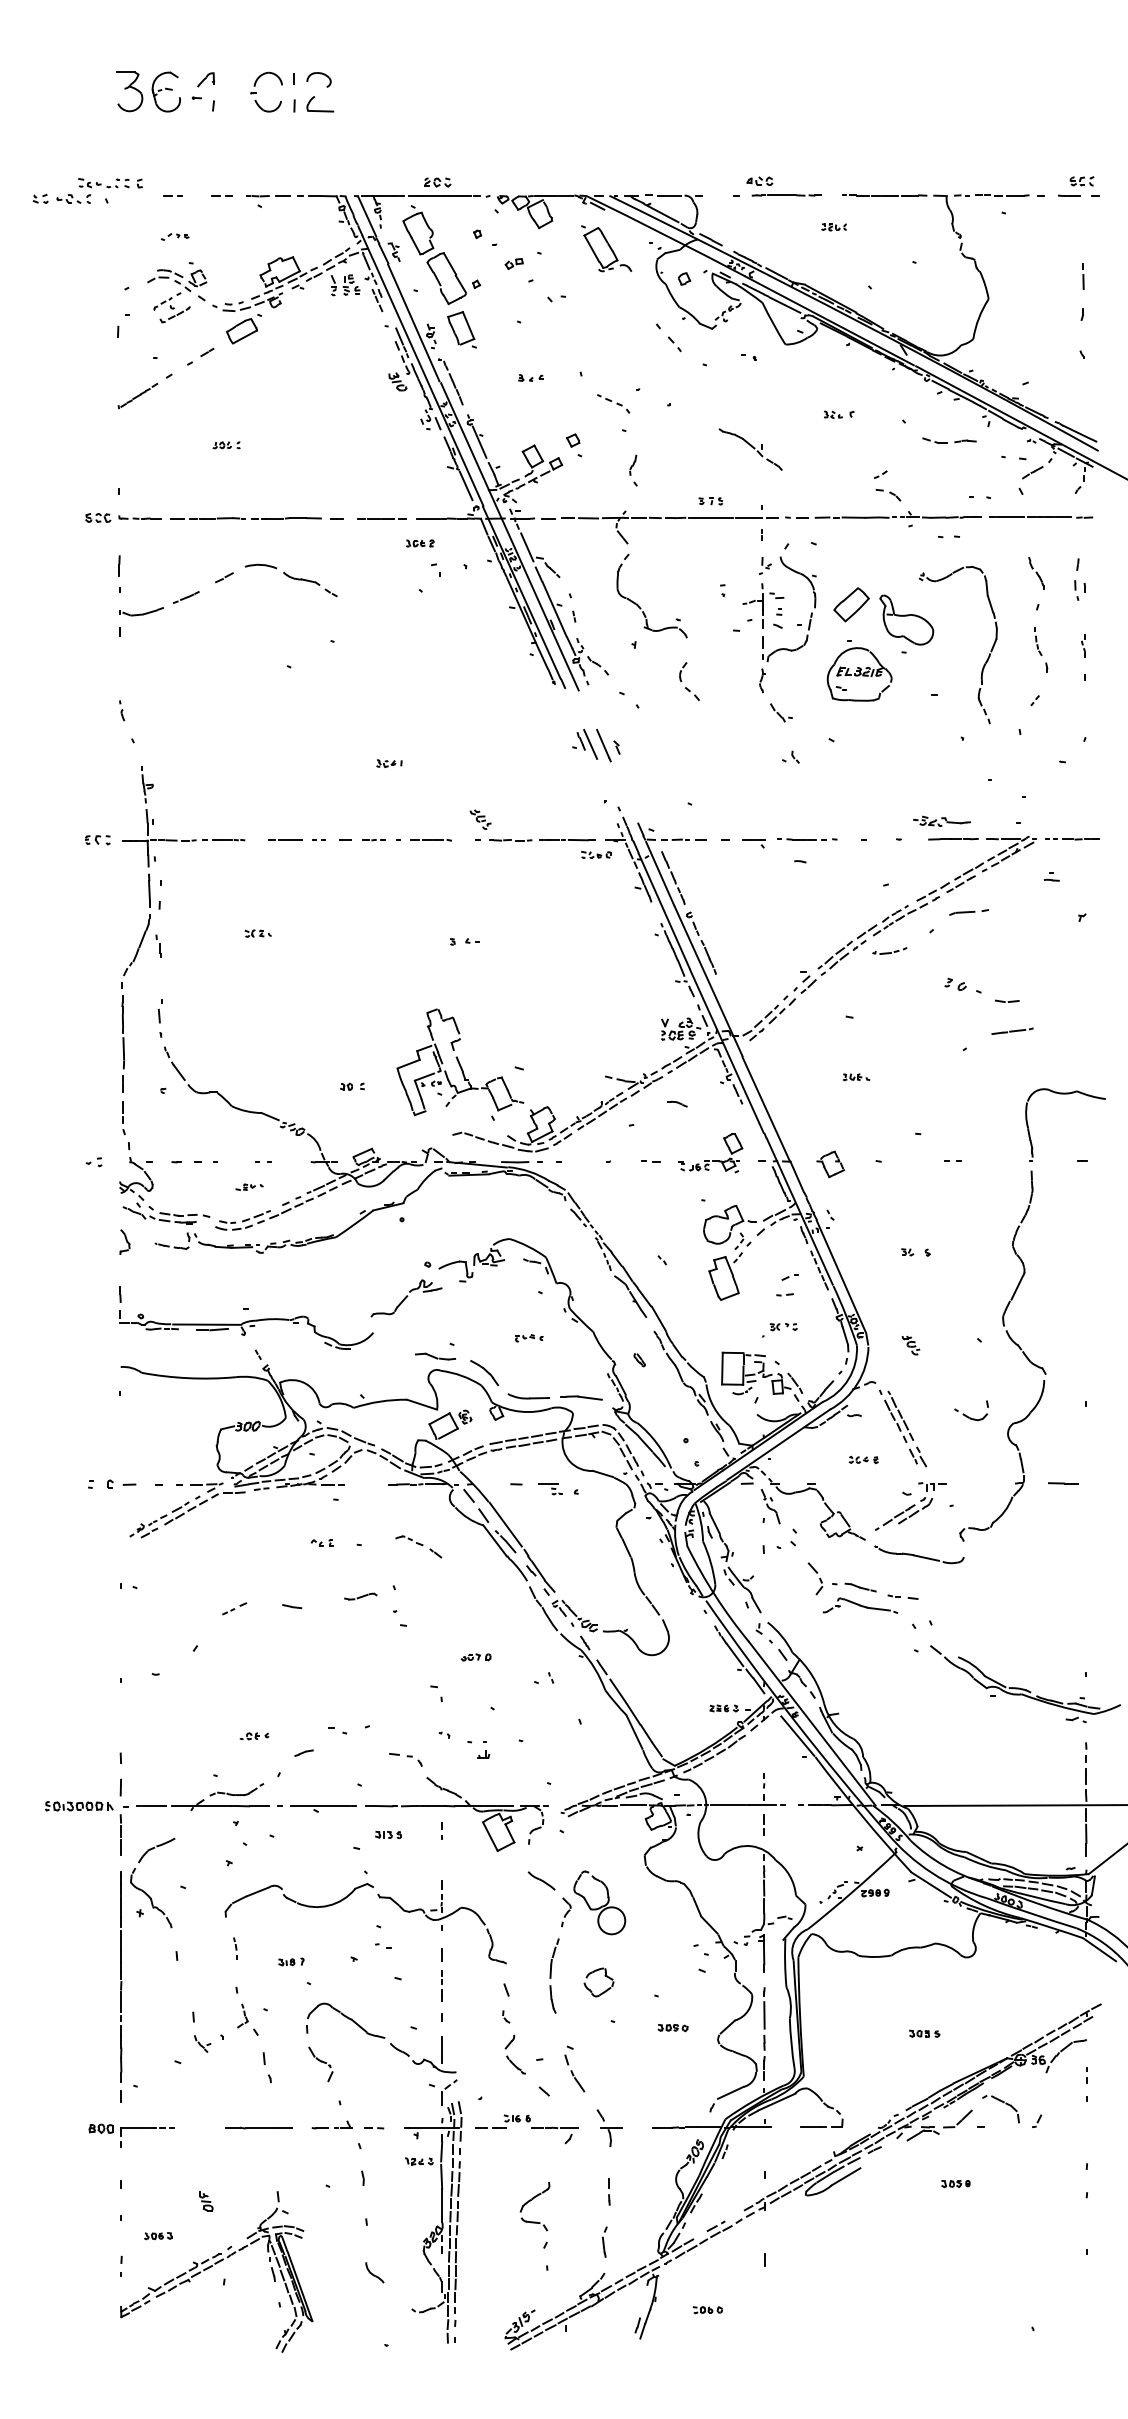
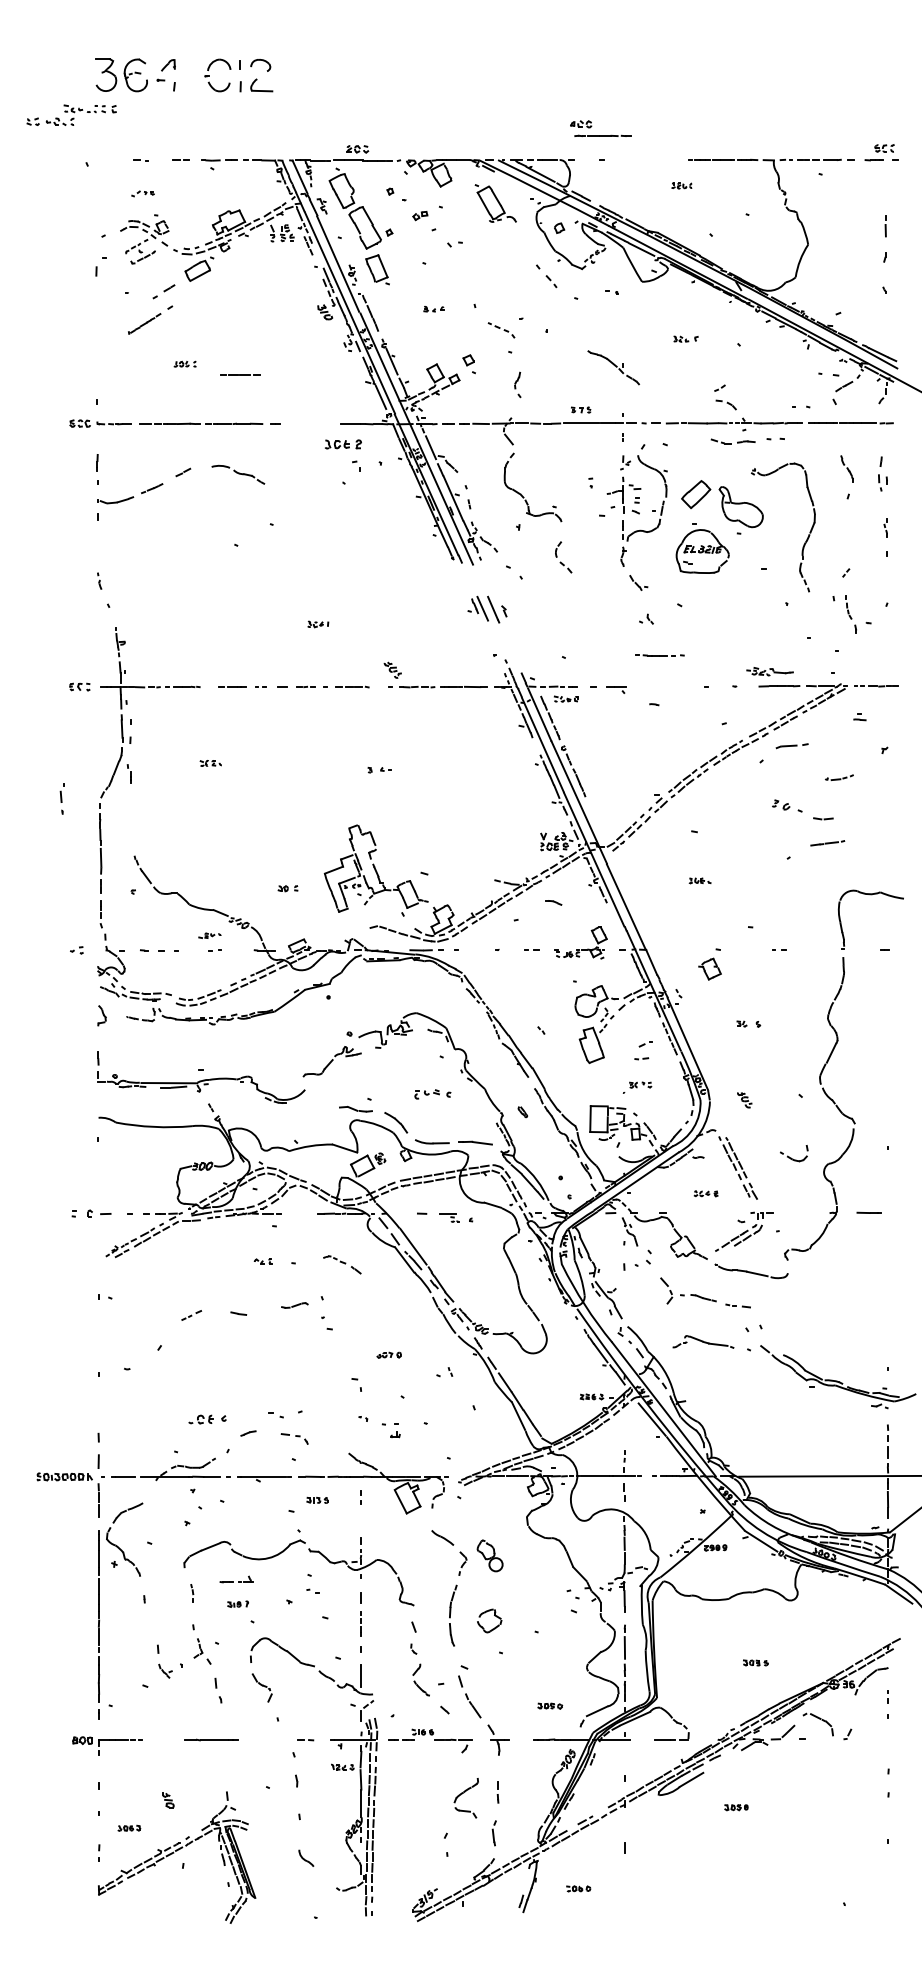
part: (87, 190) -> (71, 114), moved
part: (783, 194) -> (600, 135), moved
part: (145, 390) -> (150, 319), moved
part: (948, 440) -> (732, 441), moved
line: (382, 517) -> (240, 374), moved
part: (420, 543) -> (343, 444), size x1.6
part: (291, 580) -> (238, 474), size x0.7
part: (1040, 649) -> (850, 614), moved
part: (806, 839) -> (659, 655), moved
part: (595, 854) -> (565, 698), moved
part: (889, 950) -> (839, 777), moved
part: (159, 1018) -> (61, 798), moved
part: (830, 1163) -> (709, 968), moved
part: (249, 1186) -> (209, 935), moved
part: (529, 1337) -> (432, 1093), size x1.6
part: (860, 1605) -> (703, 1341), moved
part: (255, 1736) -> (208, 1419), size x1.6
part: (405, 1759) -> (294, 1438), moved
part: (598, 1902) -> (489, 1555), size x0.6
part: (673, 2027) -> (550, 1705), moved
part: (574, 2068) -> (469, 1691), size x1.4
part: (332, 2124) -> (236, 1579), moved
part: (956, 2183) -> (736, 1807), moved
part: (534, 2206) -> (465, 1798), moved

